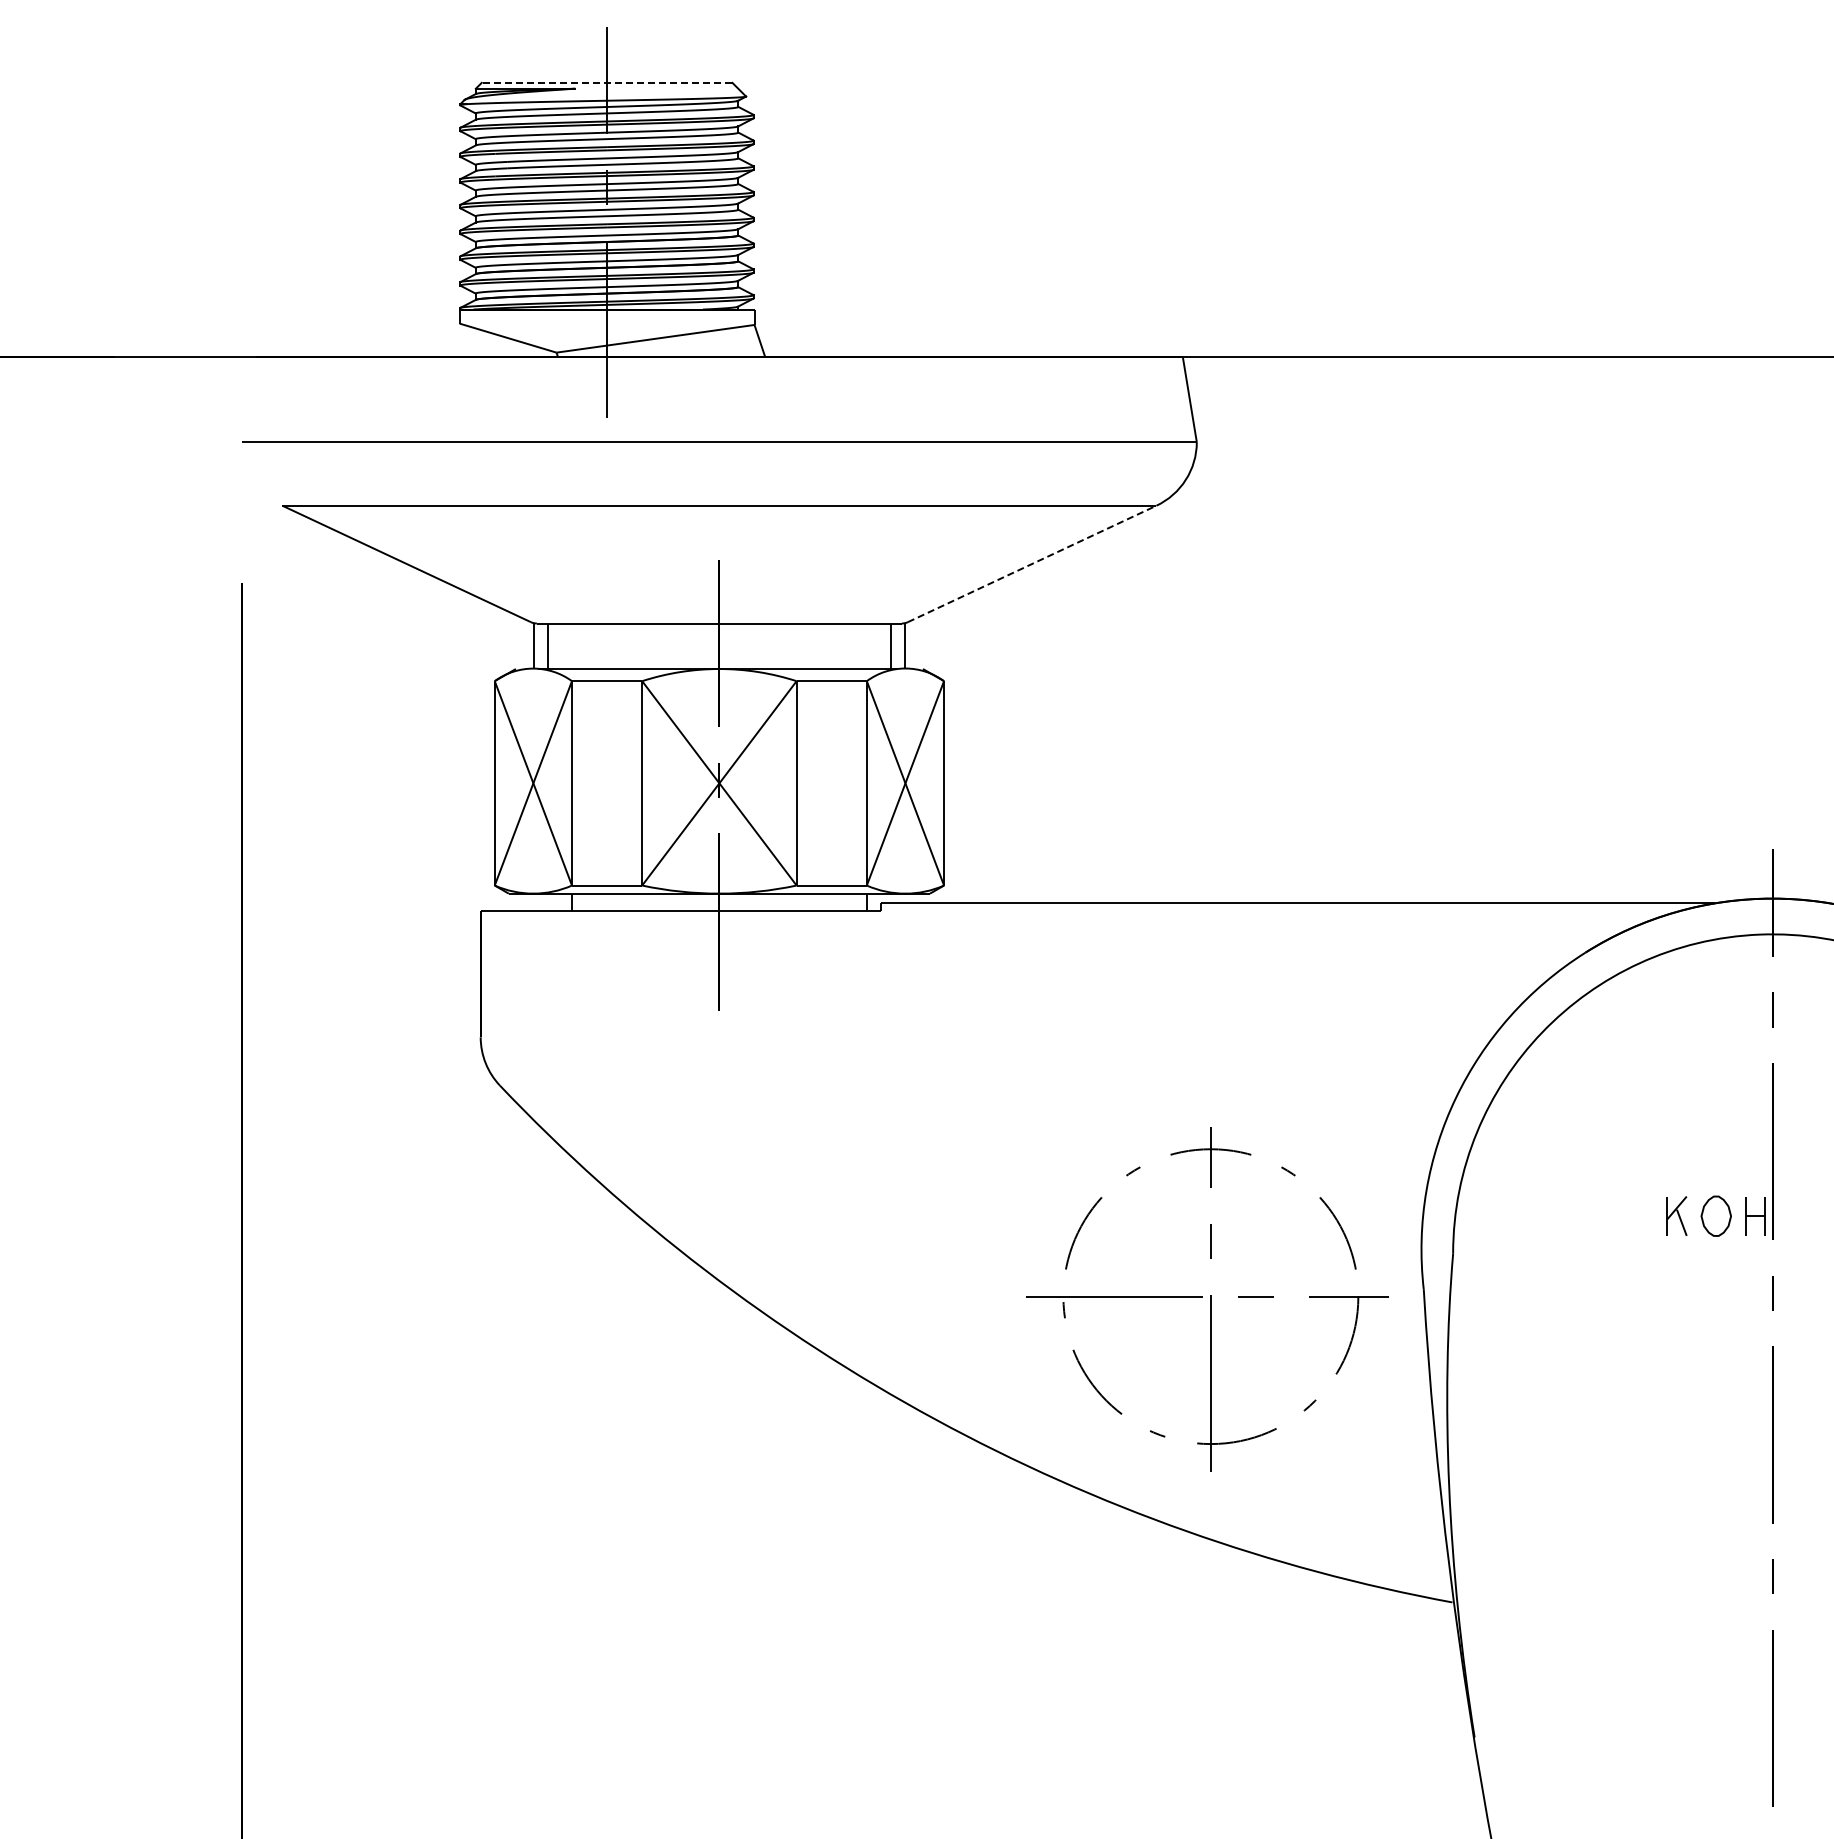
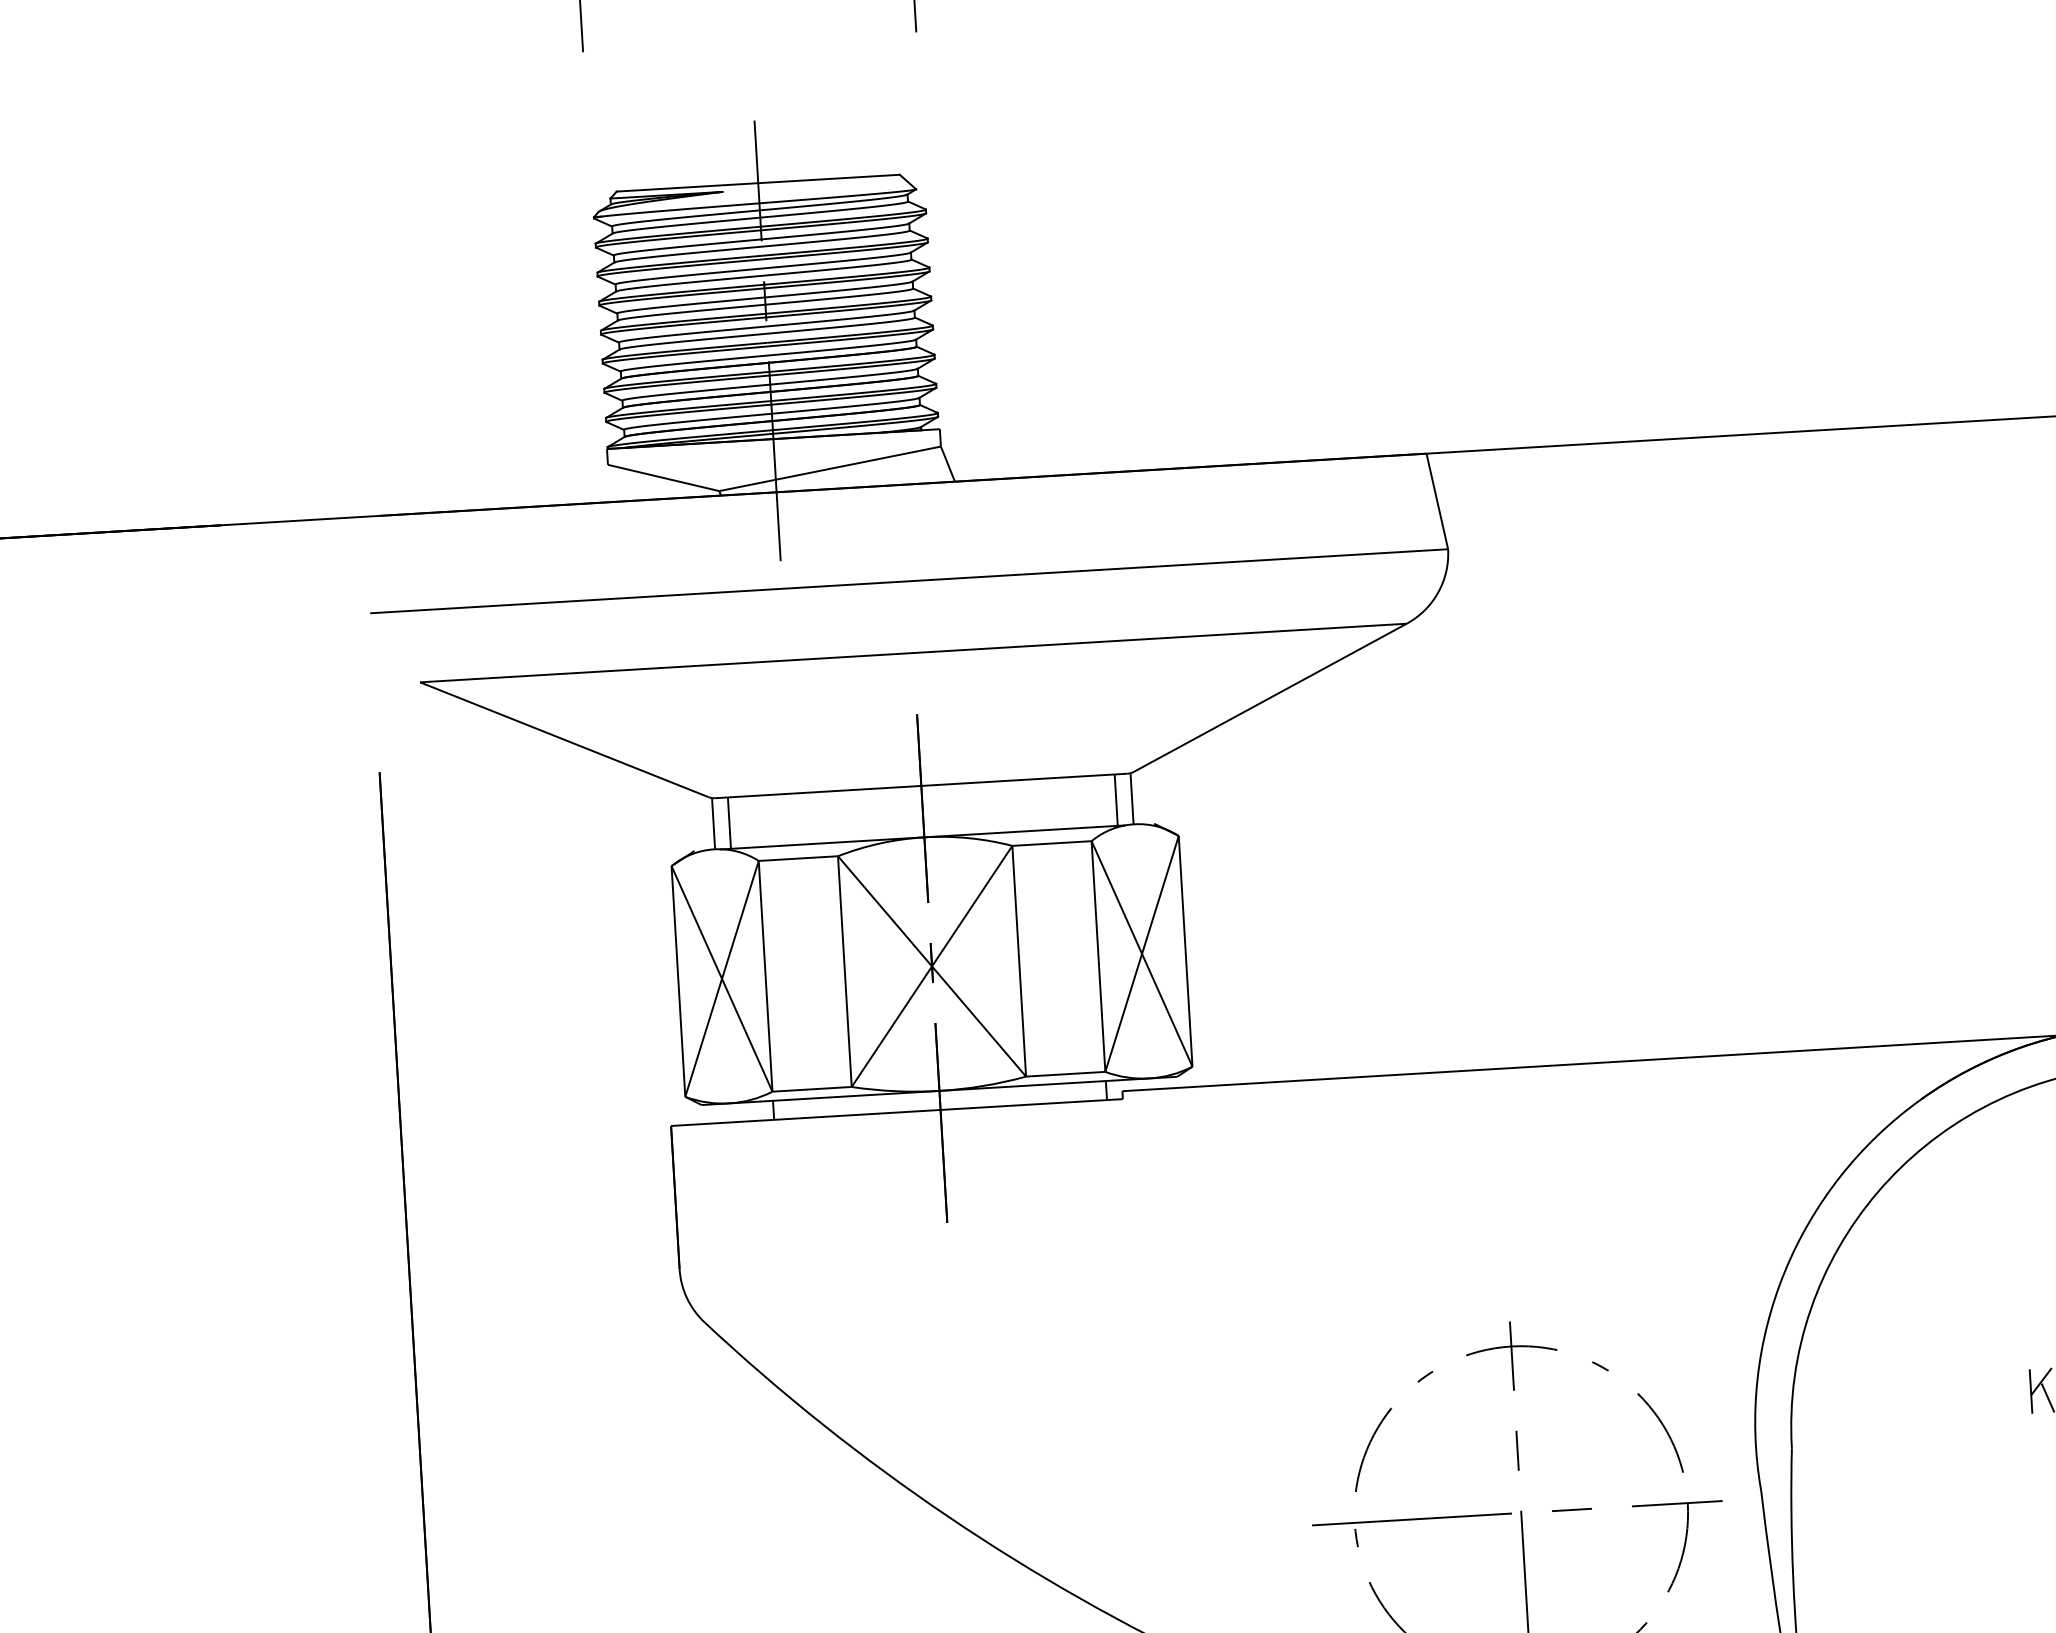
line: (606, 82) -> (757, 182), dashed -> solid
line: (1032, 563) -> (1270, 697), dashed -> solid

